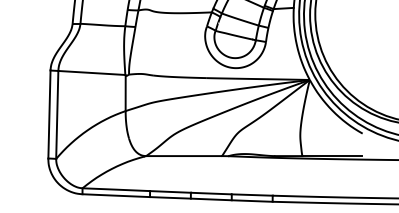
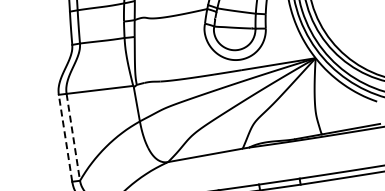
line: (49, 114) -> (65, 138), solid -> dashed
line: (57, 114) -> (73, 136), solid -> dashed

